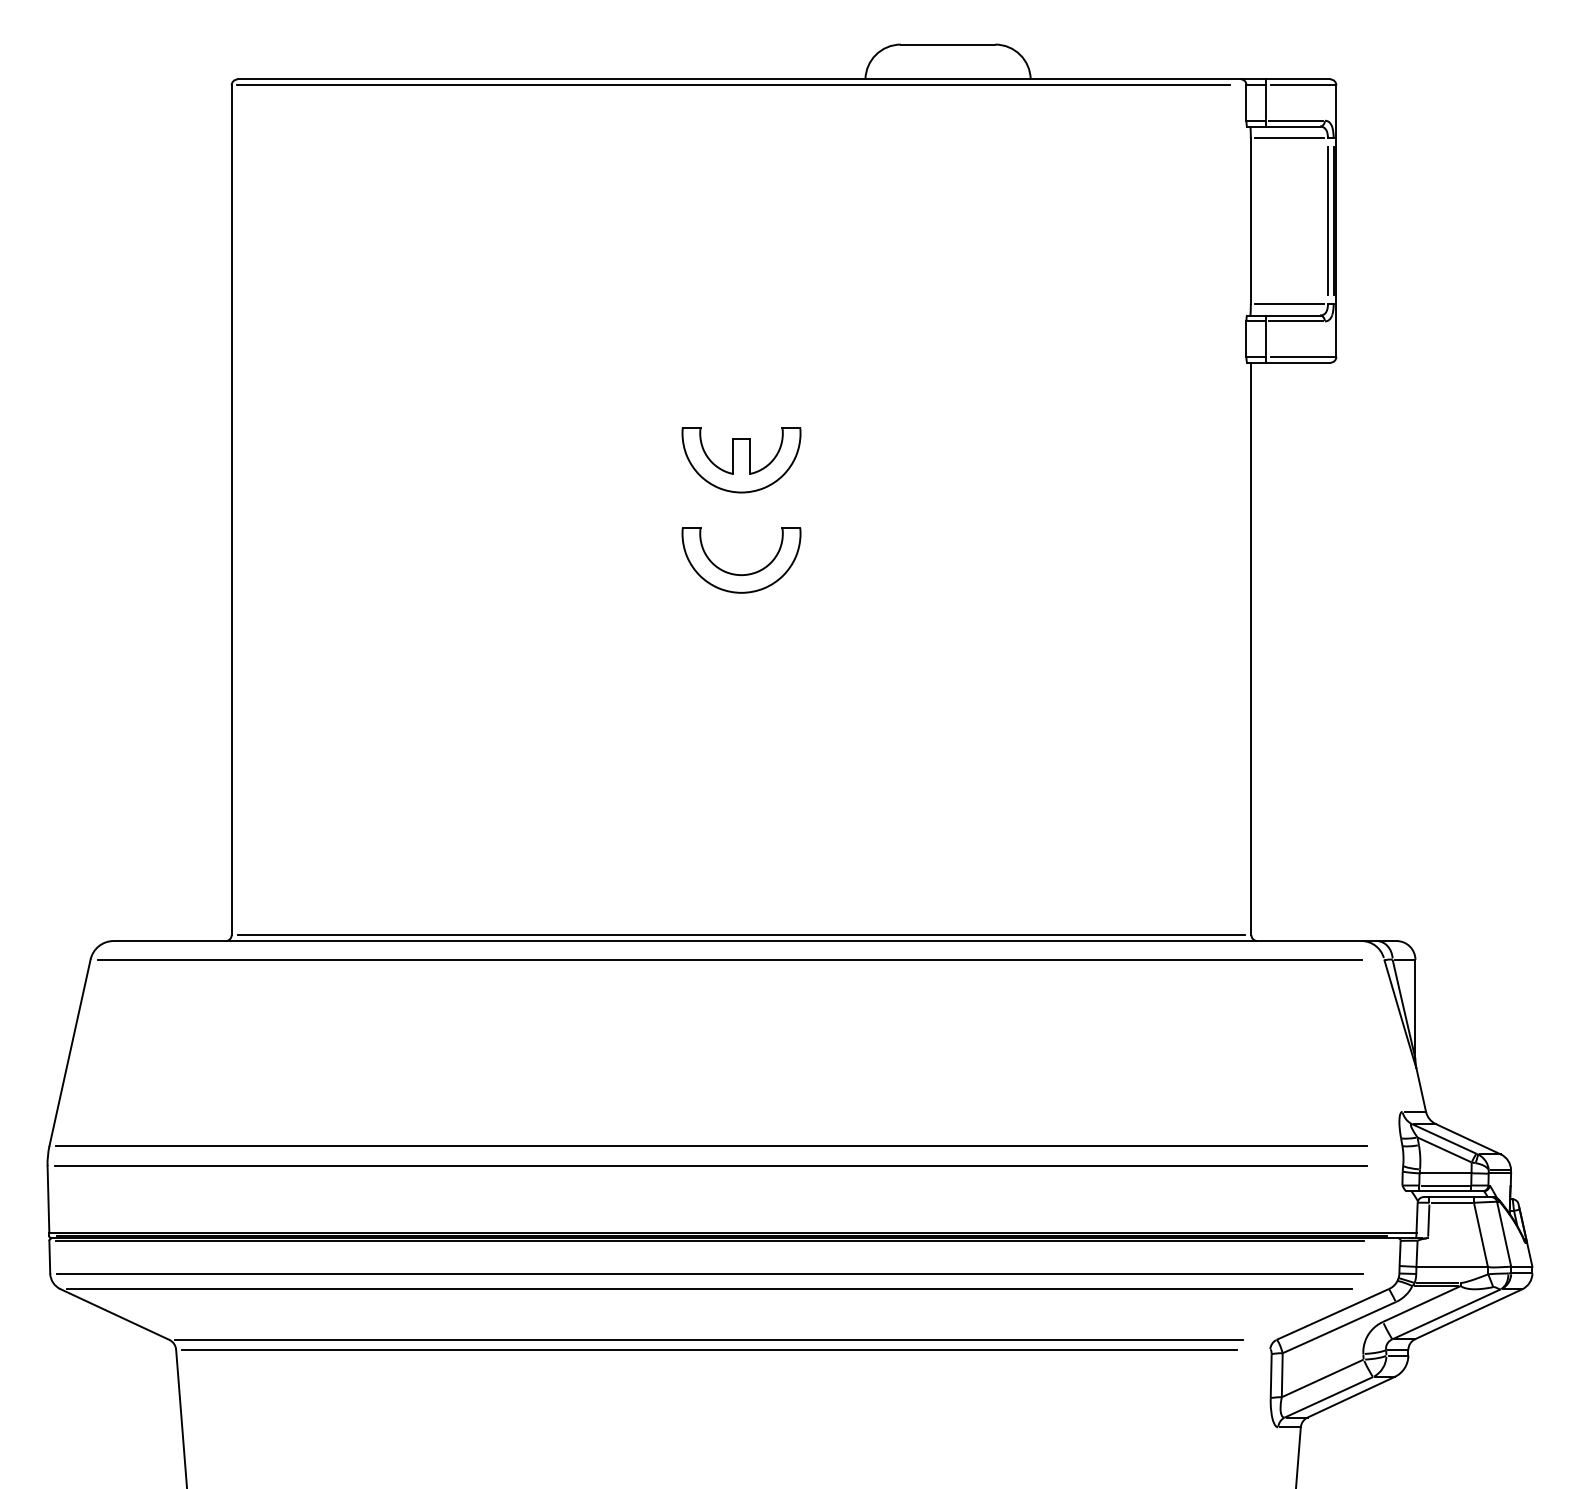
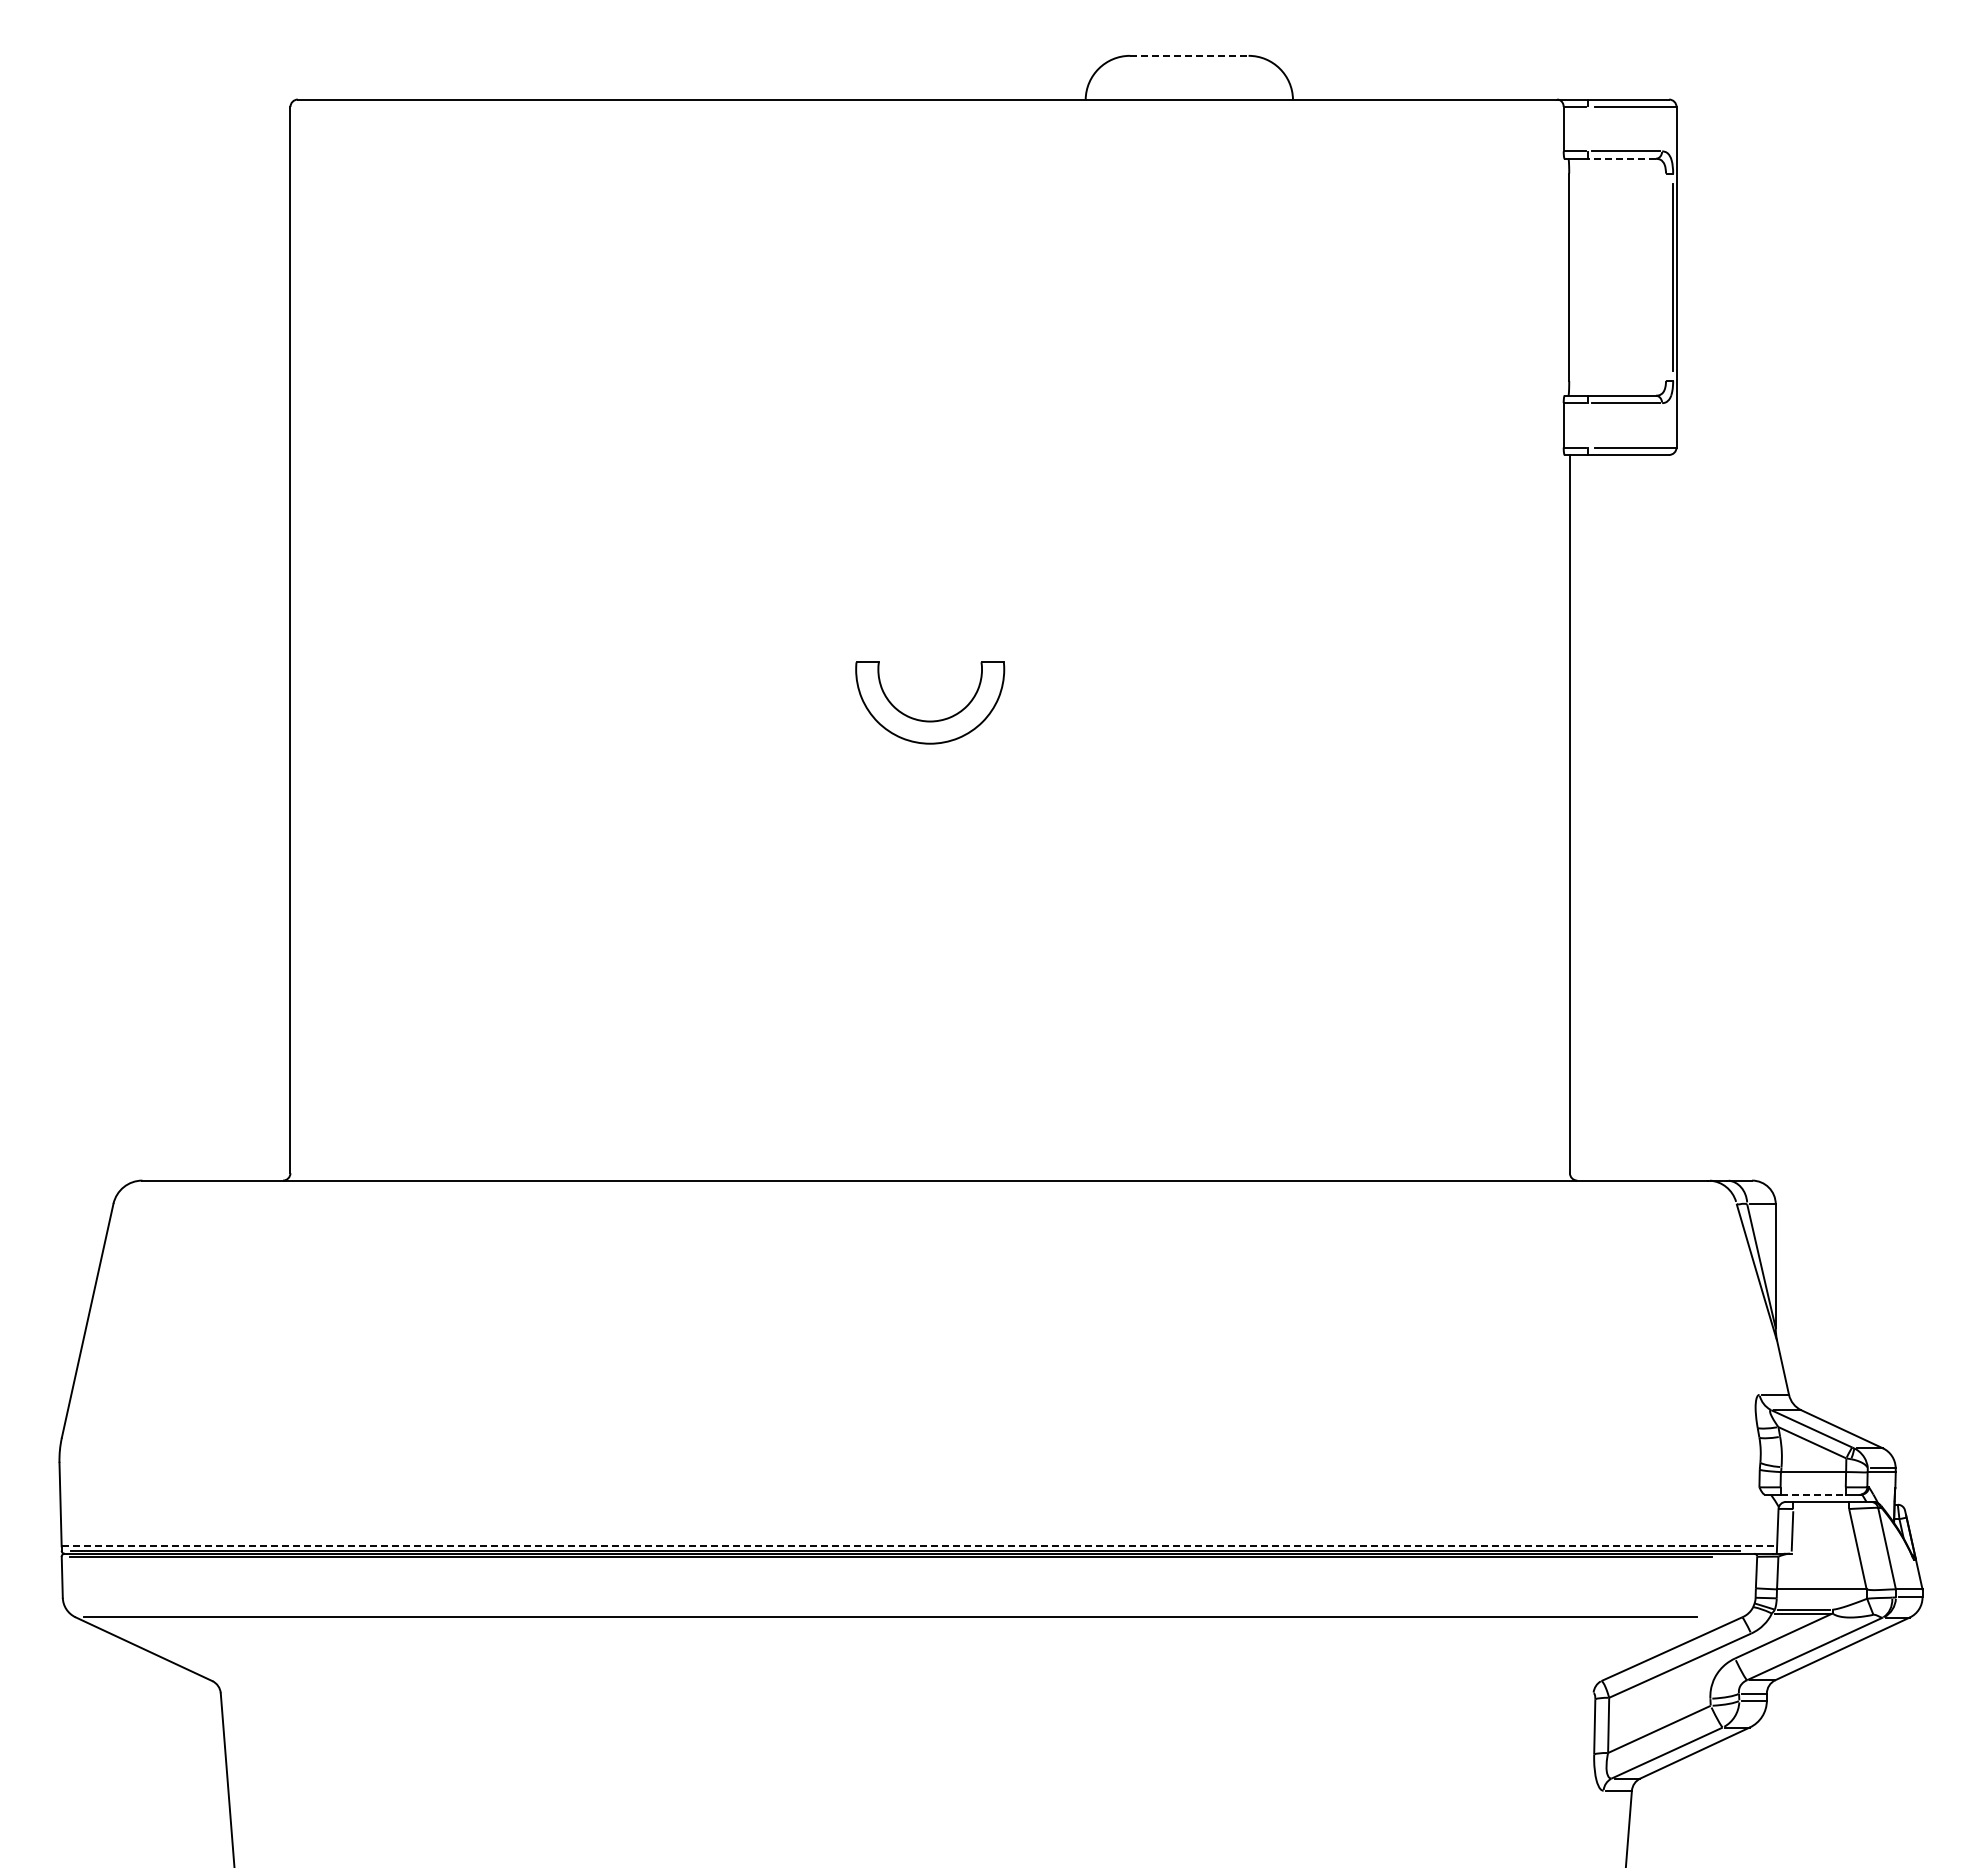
line: (948, 44) -> (1189, 55), solid -> dashed
line: (733, 84) -> (920, 106), removed
line: (1265, 103) -> (1587, 129), removed
line: (1292, 126) -> (1621, 158), solid -> dashed
line: (1289, 138) -> (1617, 173), removed
line: (1328, 220) -> (1666, 276), removed
line: (1289, 303) -> (1617, 380), removed
line: (1265, 339) -> (1587, 425), removed
part: (741, 459) -> (930, 576), removed
line: (741, 935) -> (930, 1173), removed
line: (729, 959) -> (915, 1203), removed
line: (711, 1145) -> (892, 1437), removed
line: (710, 1165) -> (891, 1462), removed
line: (1444, 1185) -> (1812, 1487), removed
line: (1445, 1191) -> (1813, 1494), solid -> dashed
line: (1451, 1203) -> (1821, 1509), removed
line: (733, 1232) -> (919, 1546), solid -> dashed
line: (709, 1273) -> (890, 1597), removed
line: (709, 1340) -> (889, 1681), removed
line: (709, 1349) -> (889, 1693), removed

